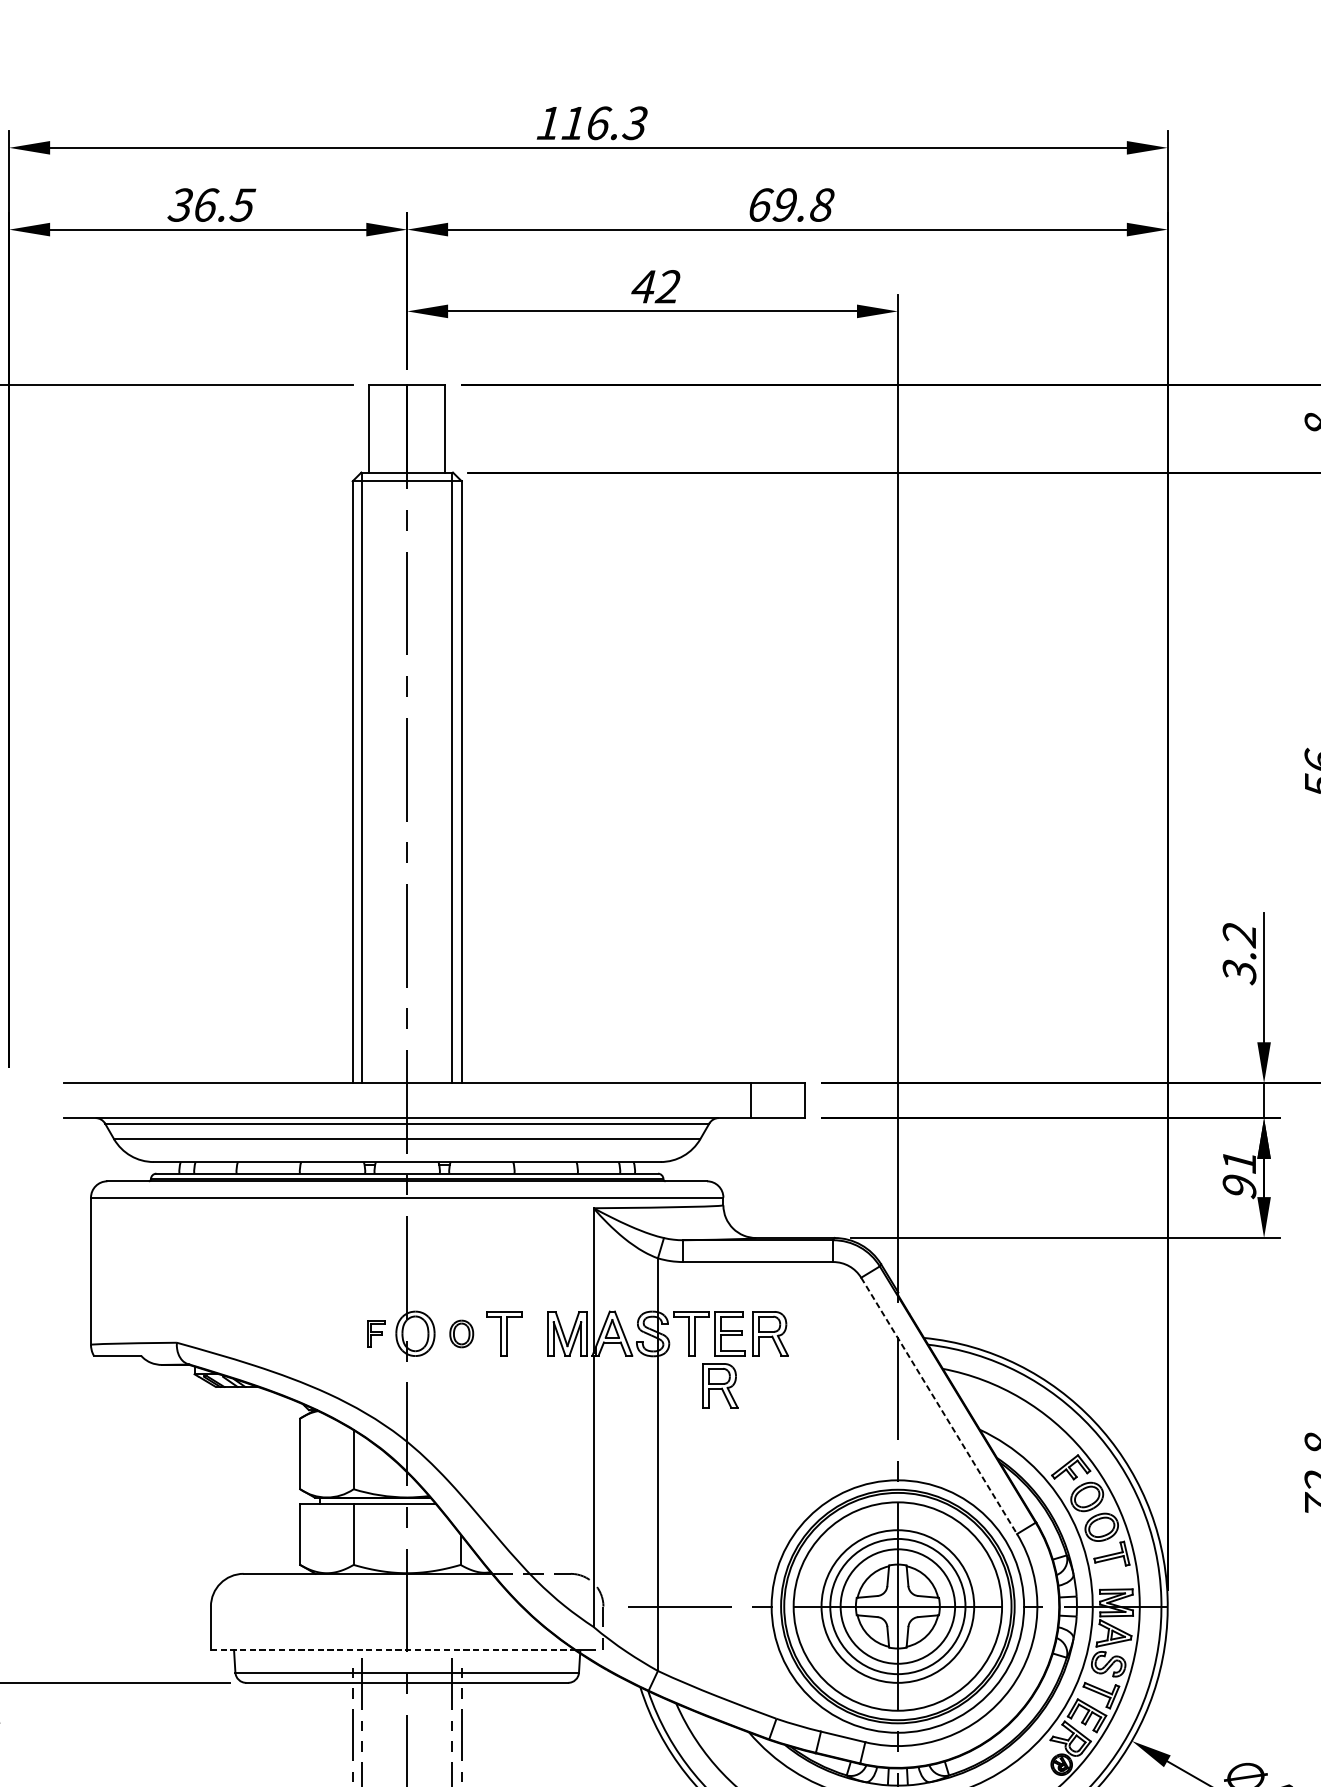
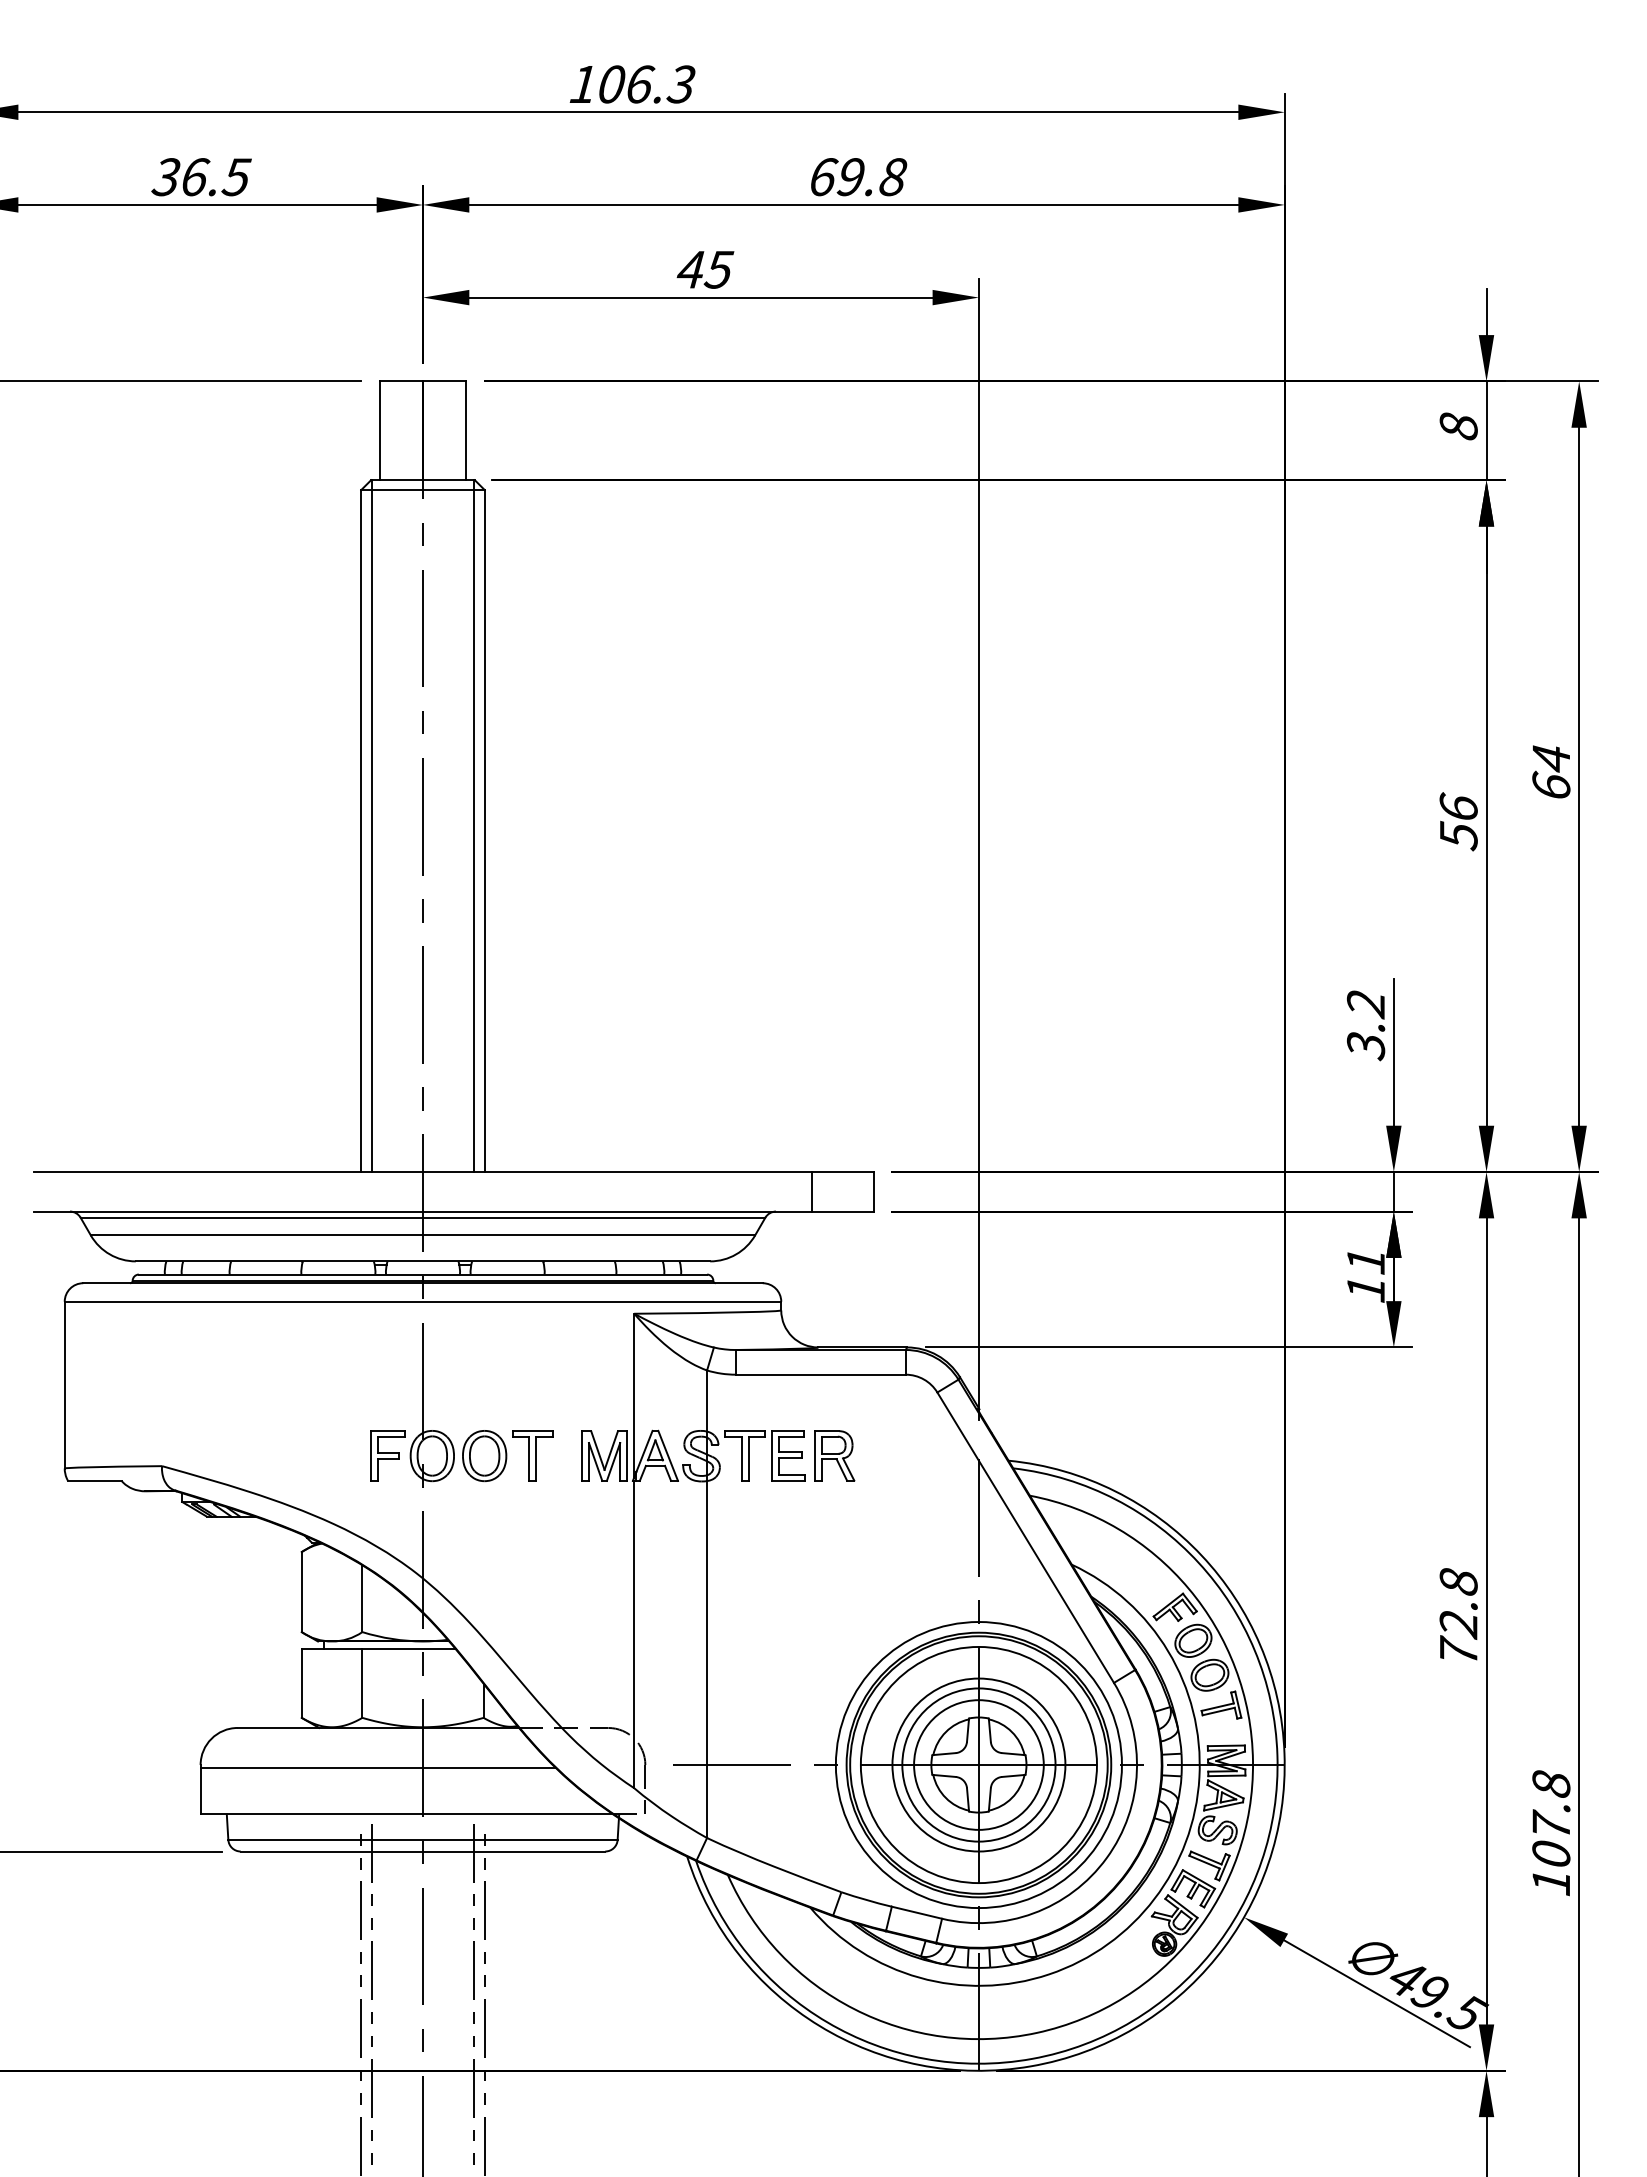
text: (573, 123) -> (611, 84), 116.3 -> 106.3
text: (668, 286) -> (718, 269), 42 -> 45
text: (1239, 1186) -> (1365, 1289), 91 -> 11
part: (375, 1333) -> (387, 1455), size x1.67
part: (461, 1334) -> (484, 1456), size x1.67
part: (720, 1385) -> (777, 1514), removed
line: (938, 1405) -> (1025, 1537), dashed -> solid
line: (367, 1609) -> (377, 1768), added
line: (393, 1650) -> (407, 1814), dashed -> solid

